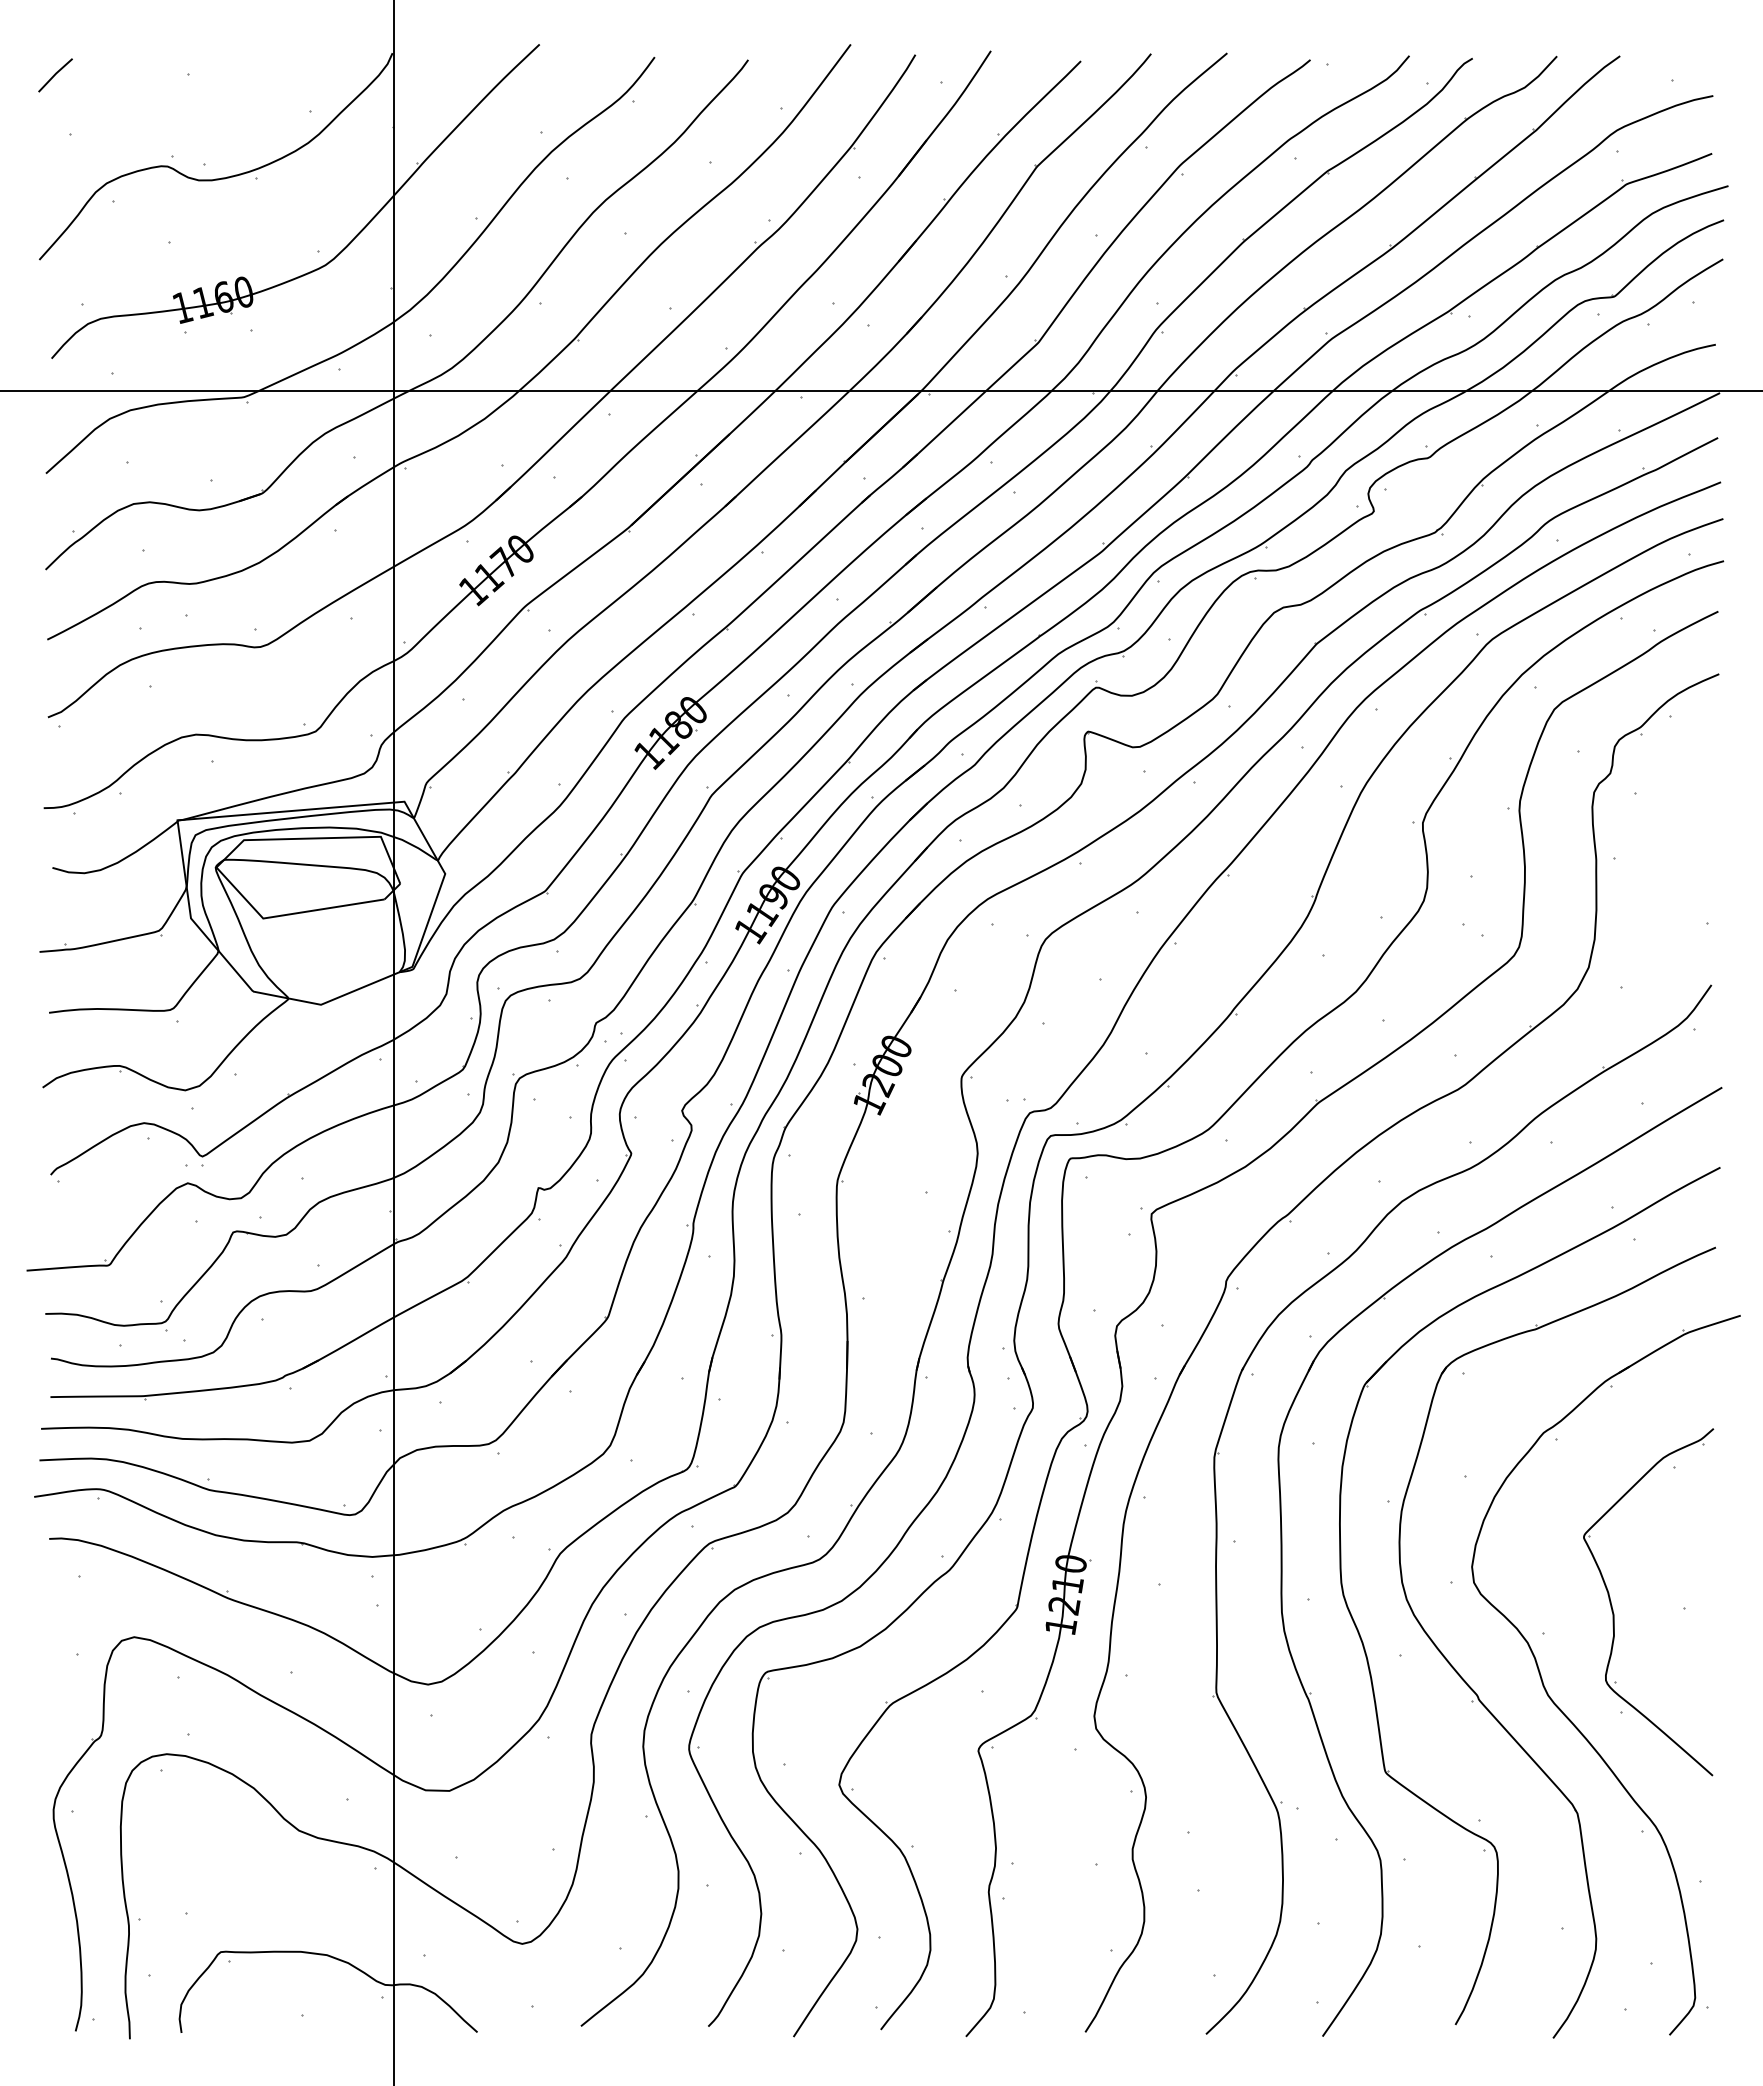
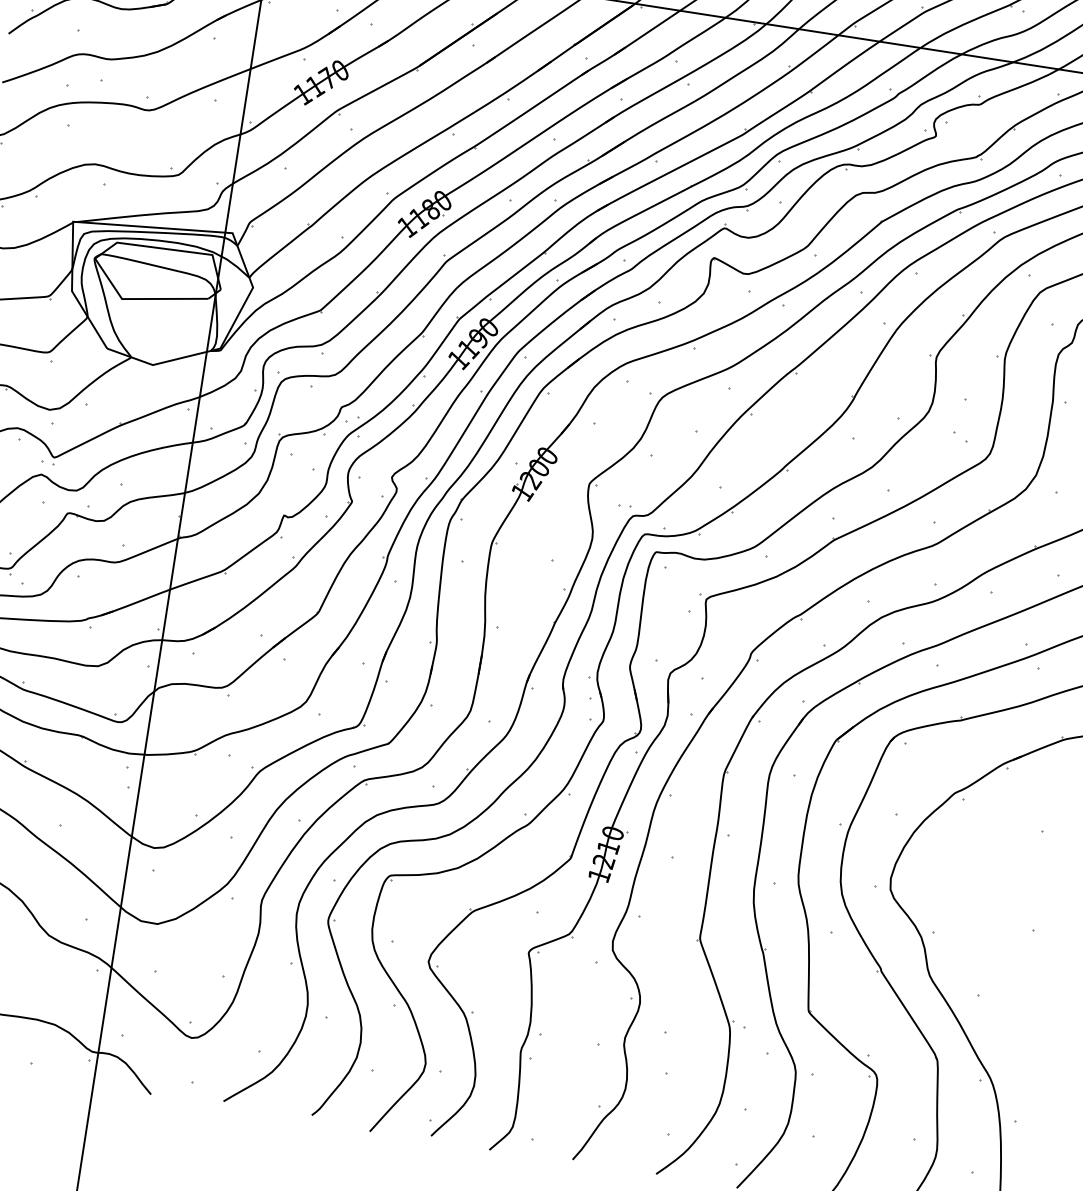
part: (1613, 1609) -> (984, 923), removed

